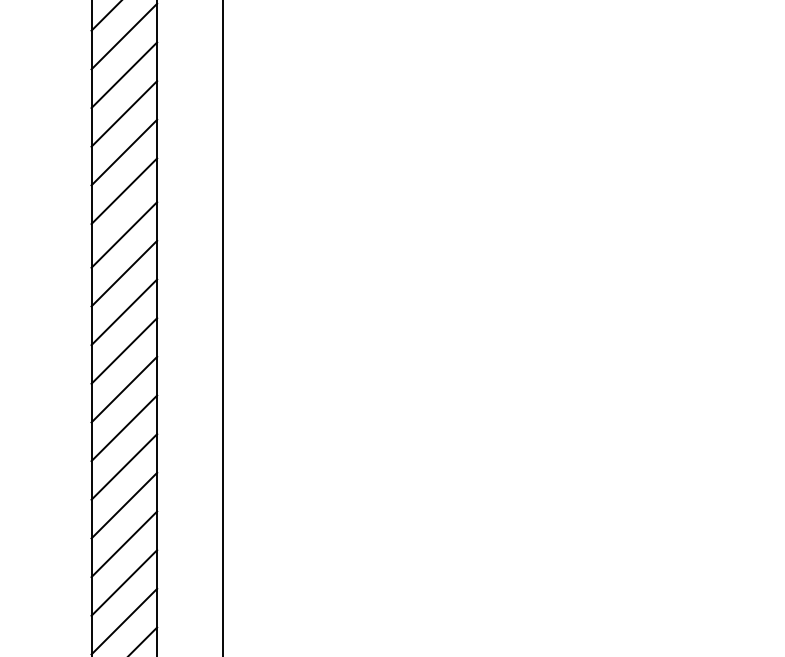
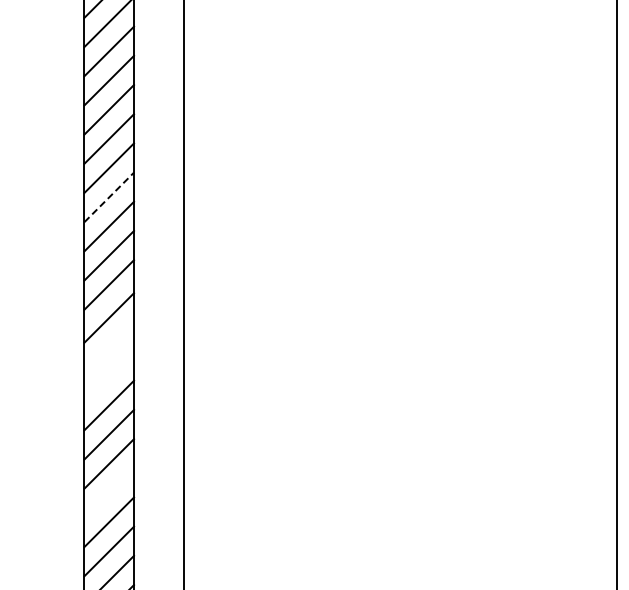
line: (124, 75) -> (109, 197), solid -> dashed
line: (124, 272) -> (109, 346), removed
line: (124, 312) -> (109, 376), removed
line: (124, 466) -> (109, 492), removed

